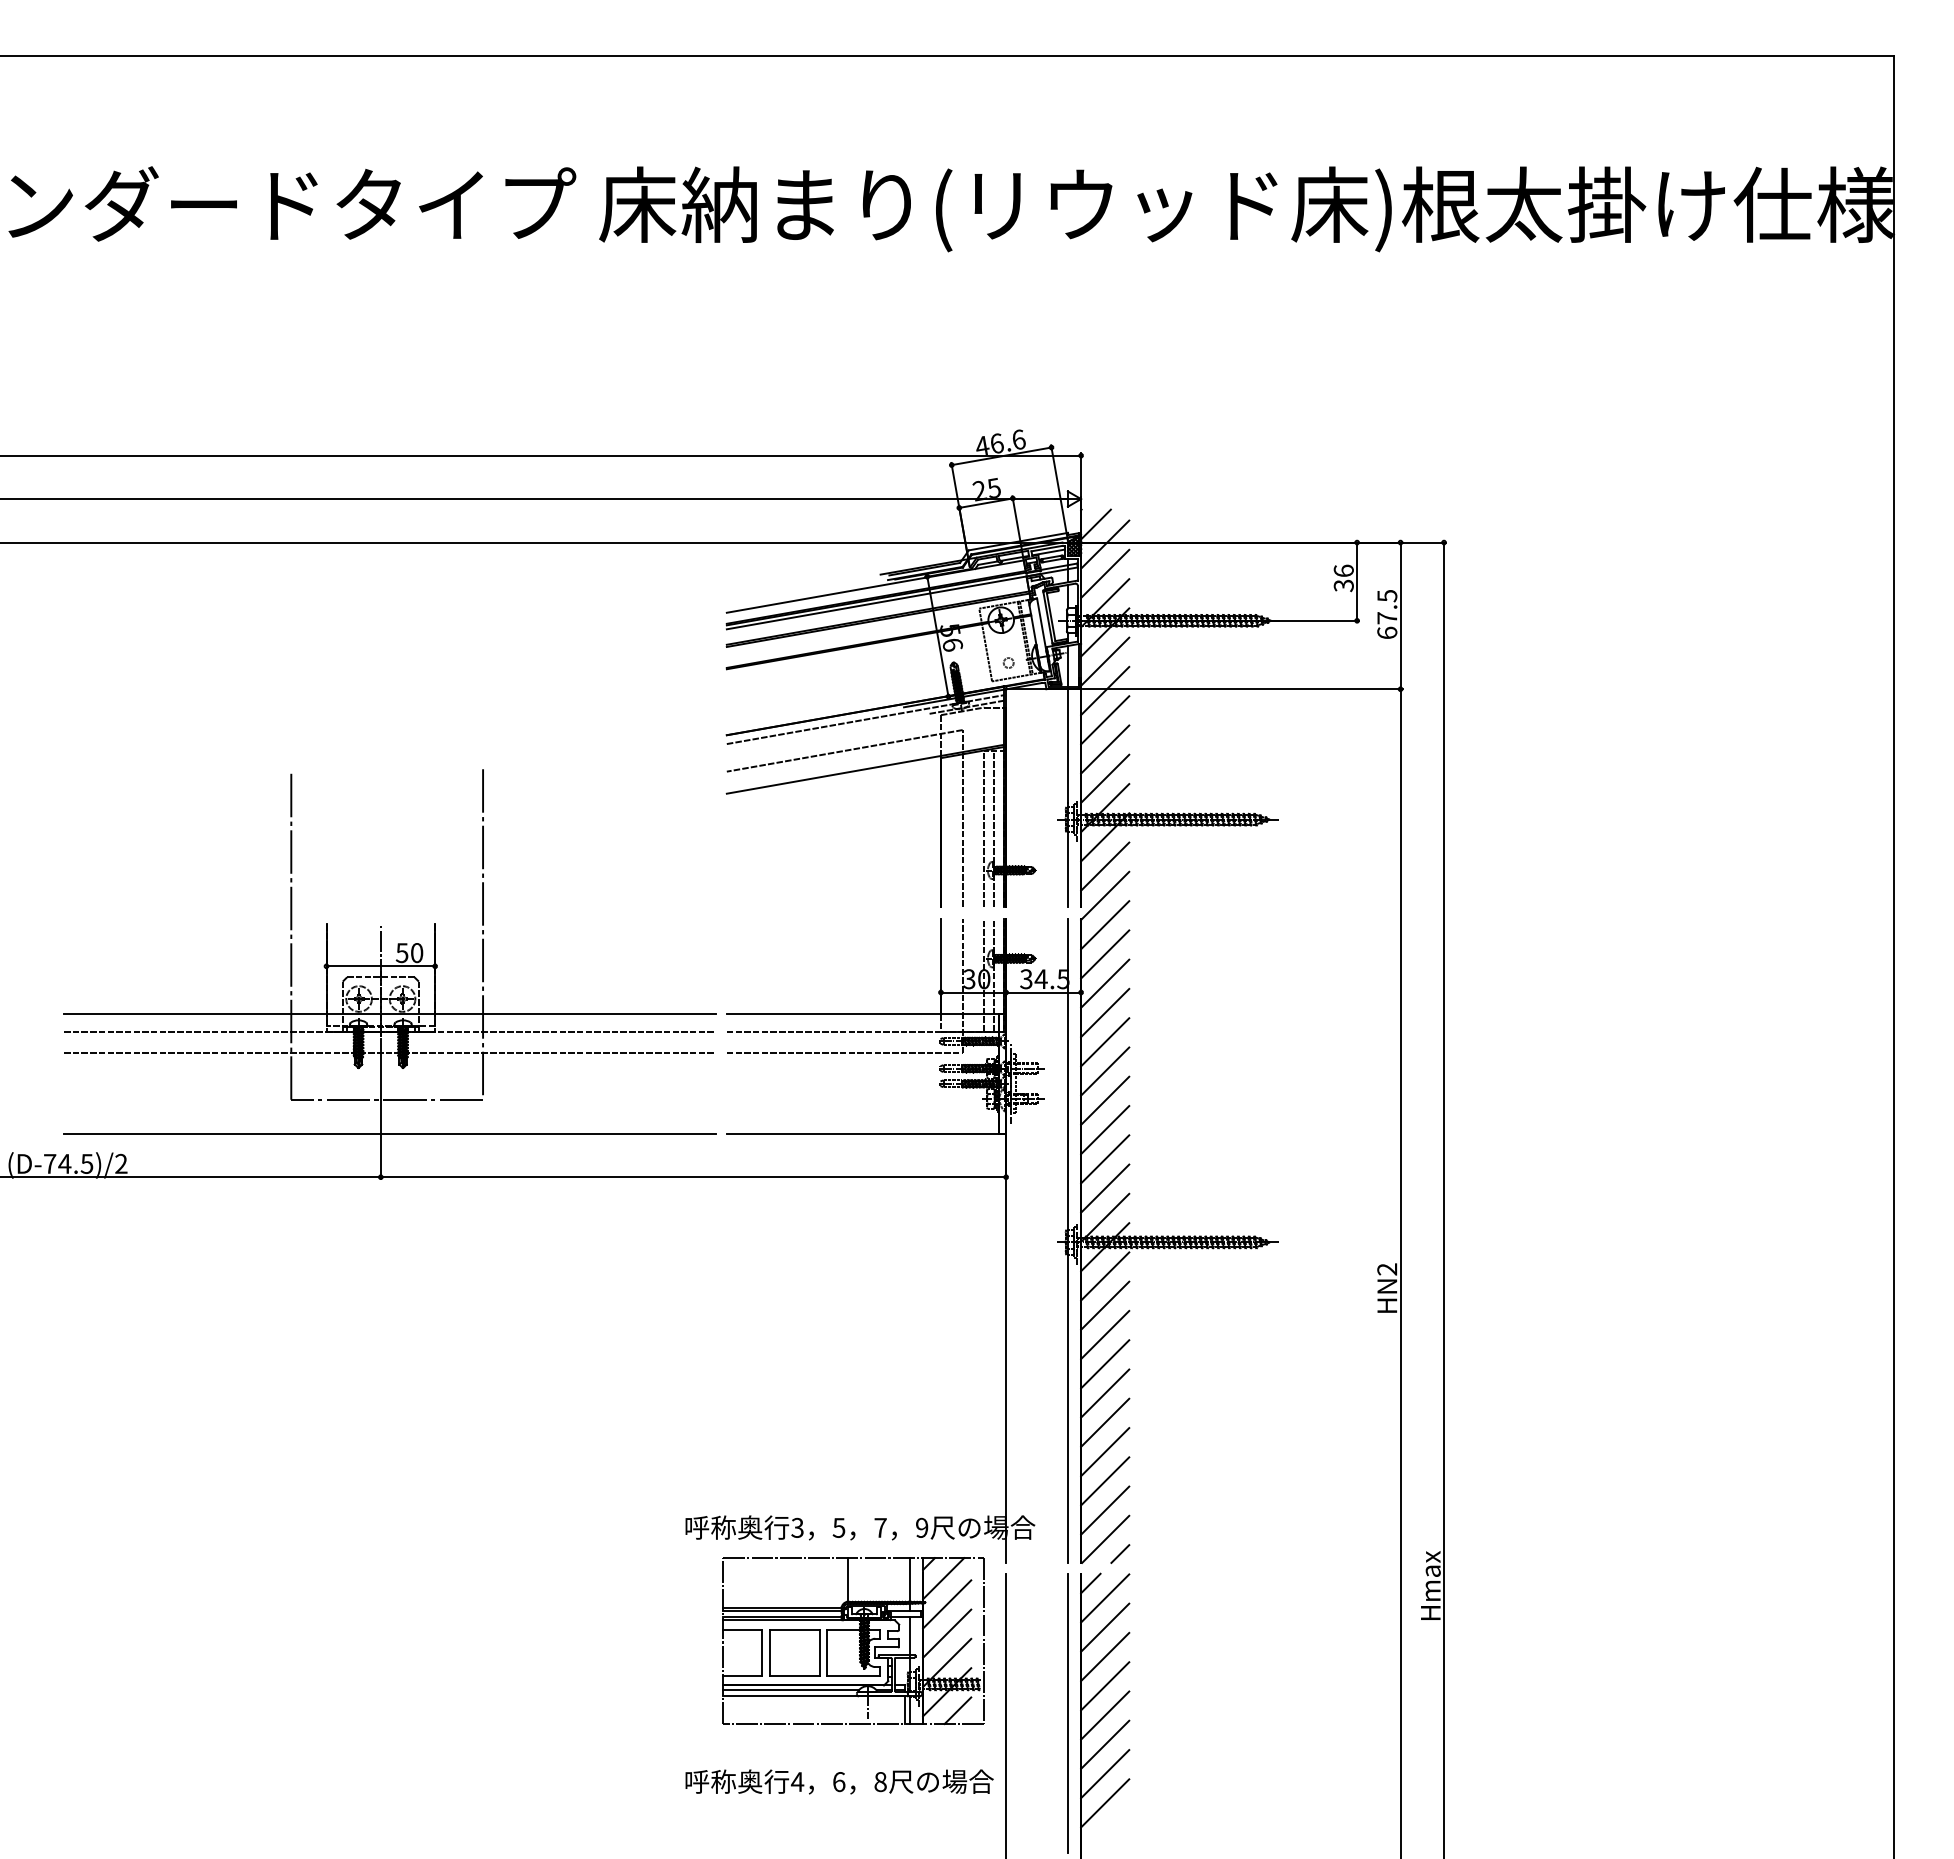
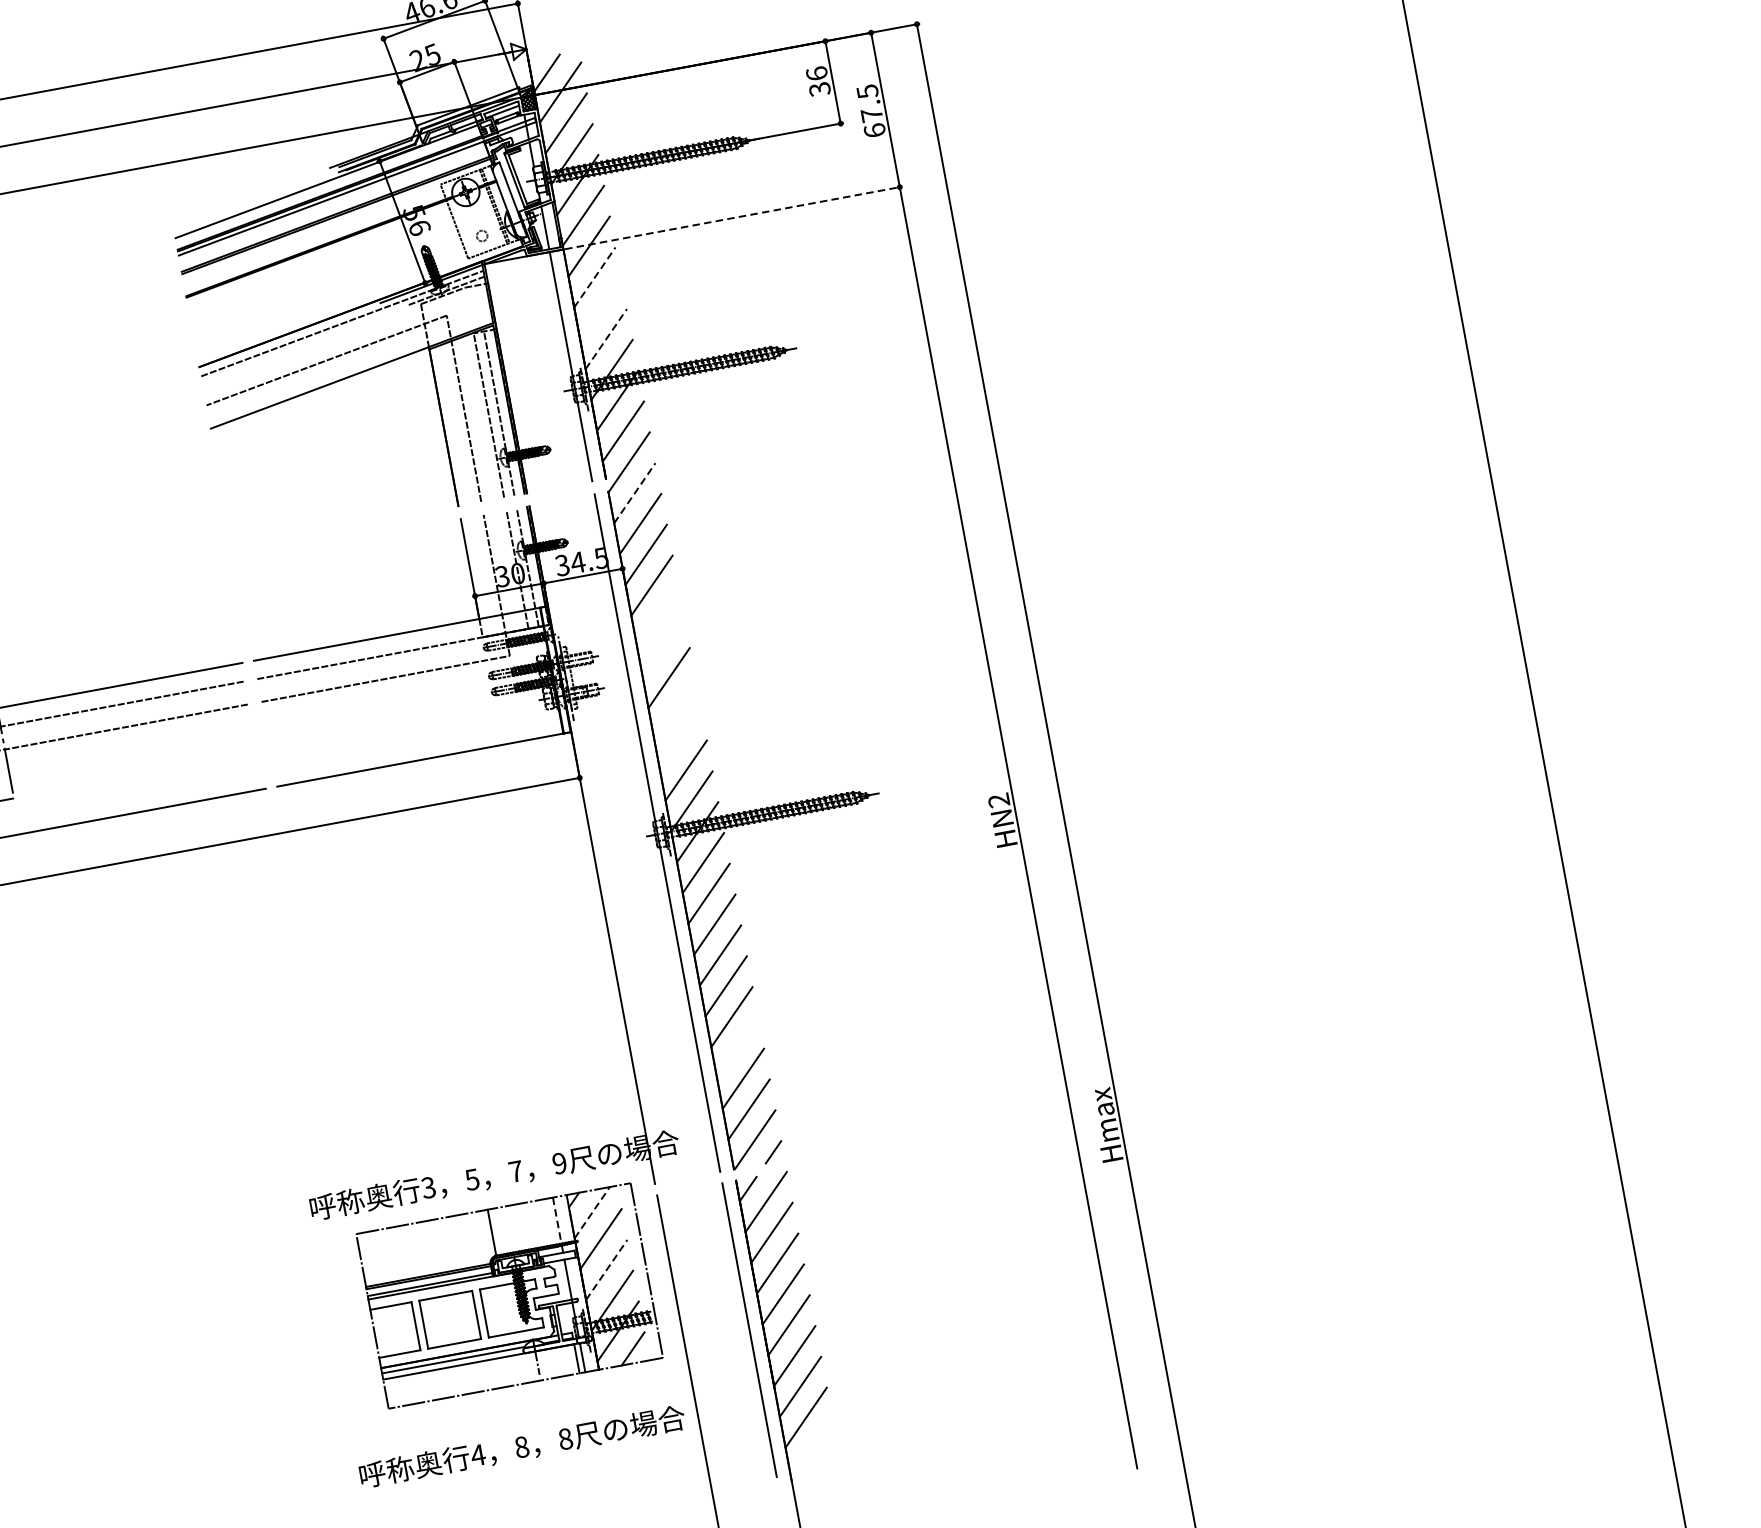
line: (1243, 689) -> (734, 218), solid -> dashed
line: (1105, 719) -> (595, 276), solid -> dashed
line: (1105, 749) -> (600, 308), removed
line: (1105, 778) -> (606, 338), solid -> dashed
line: (1105, 924) -> (635, 492), solid -> dashed
line: (1105, 1042) -> (658, 616), removed
line: (1105, 1071) -> (663, 647), removed
line: (1105, 1130) -> (675, 709), removed
line: (1105, 1159) -> (680, 739), removed
line: (1105, 1452) -> (738, 1048), removed
line: (944, 1578) -> (593, 1212), solid -> dashed
line: (910, 1579) -> (557, 1220), solid -> dashed
line: (947, 1633) -> (607, 1269), solid -> dashed
text: (839, 1781) -> (522, 1446), 6 -> 8

